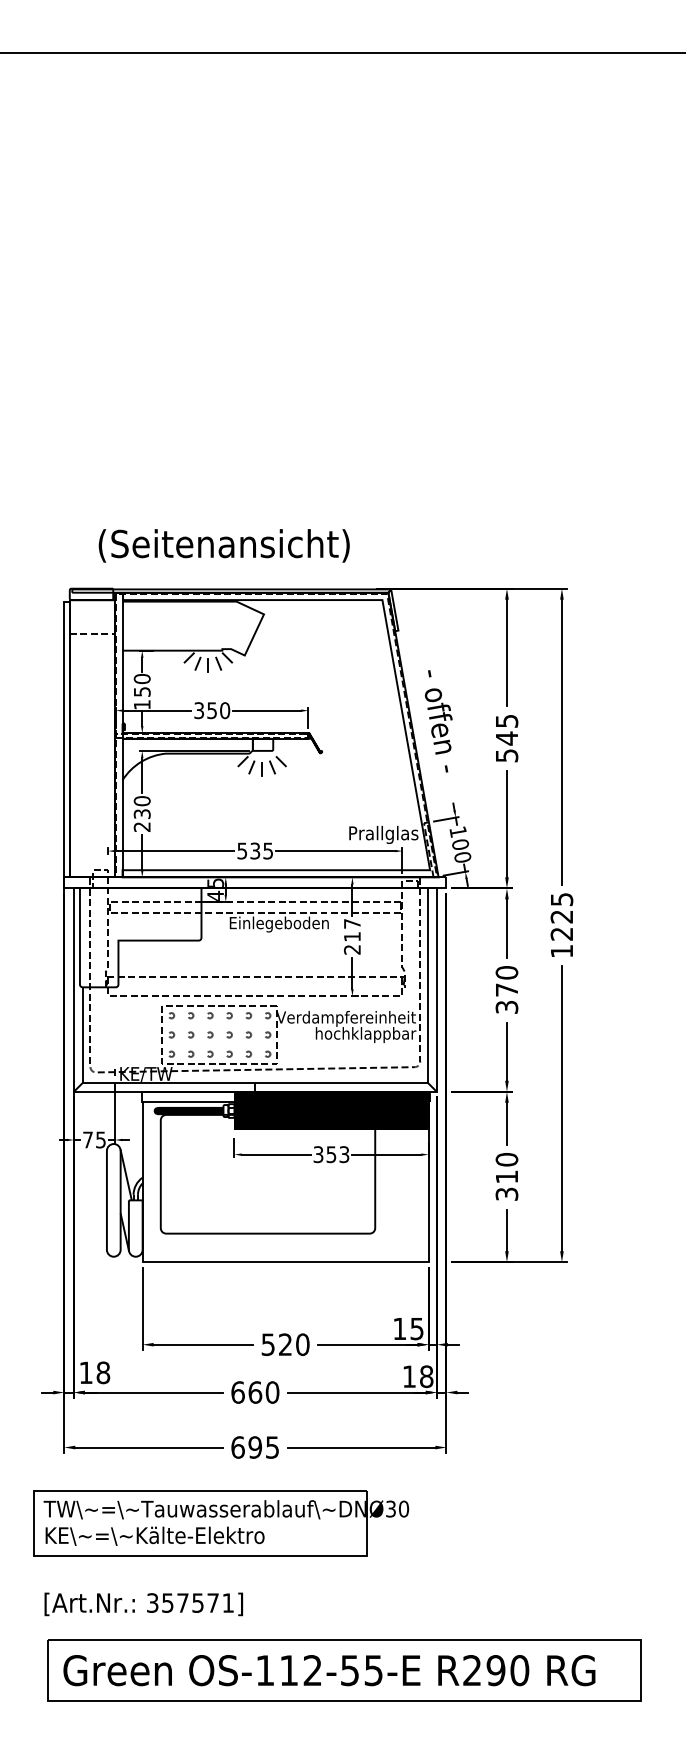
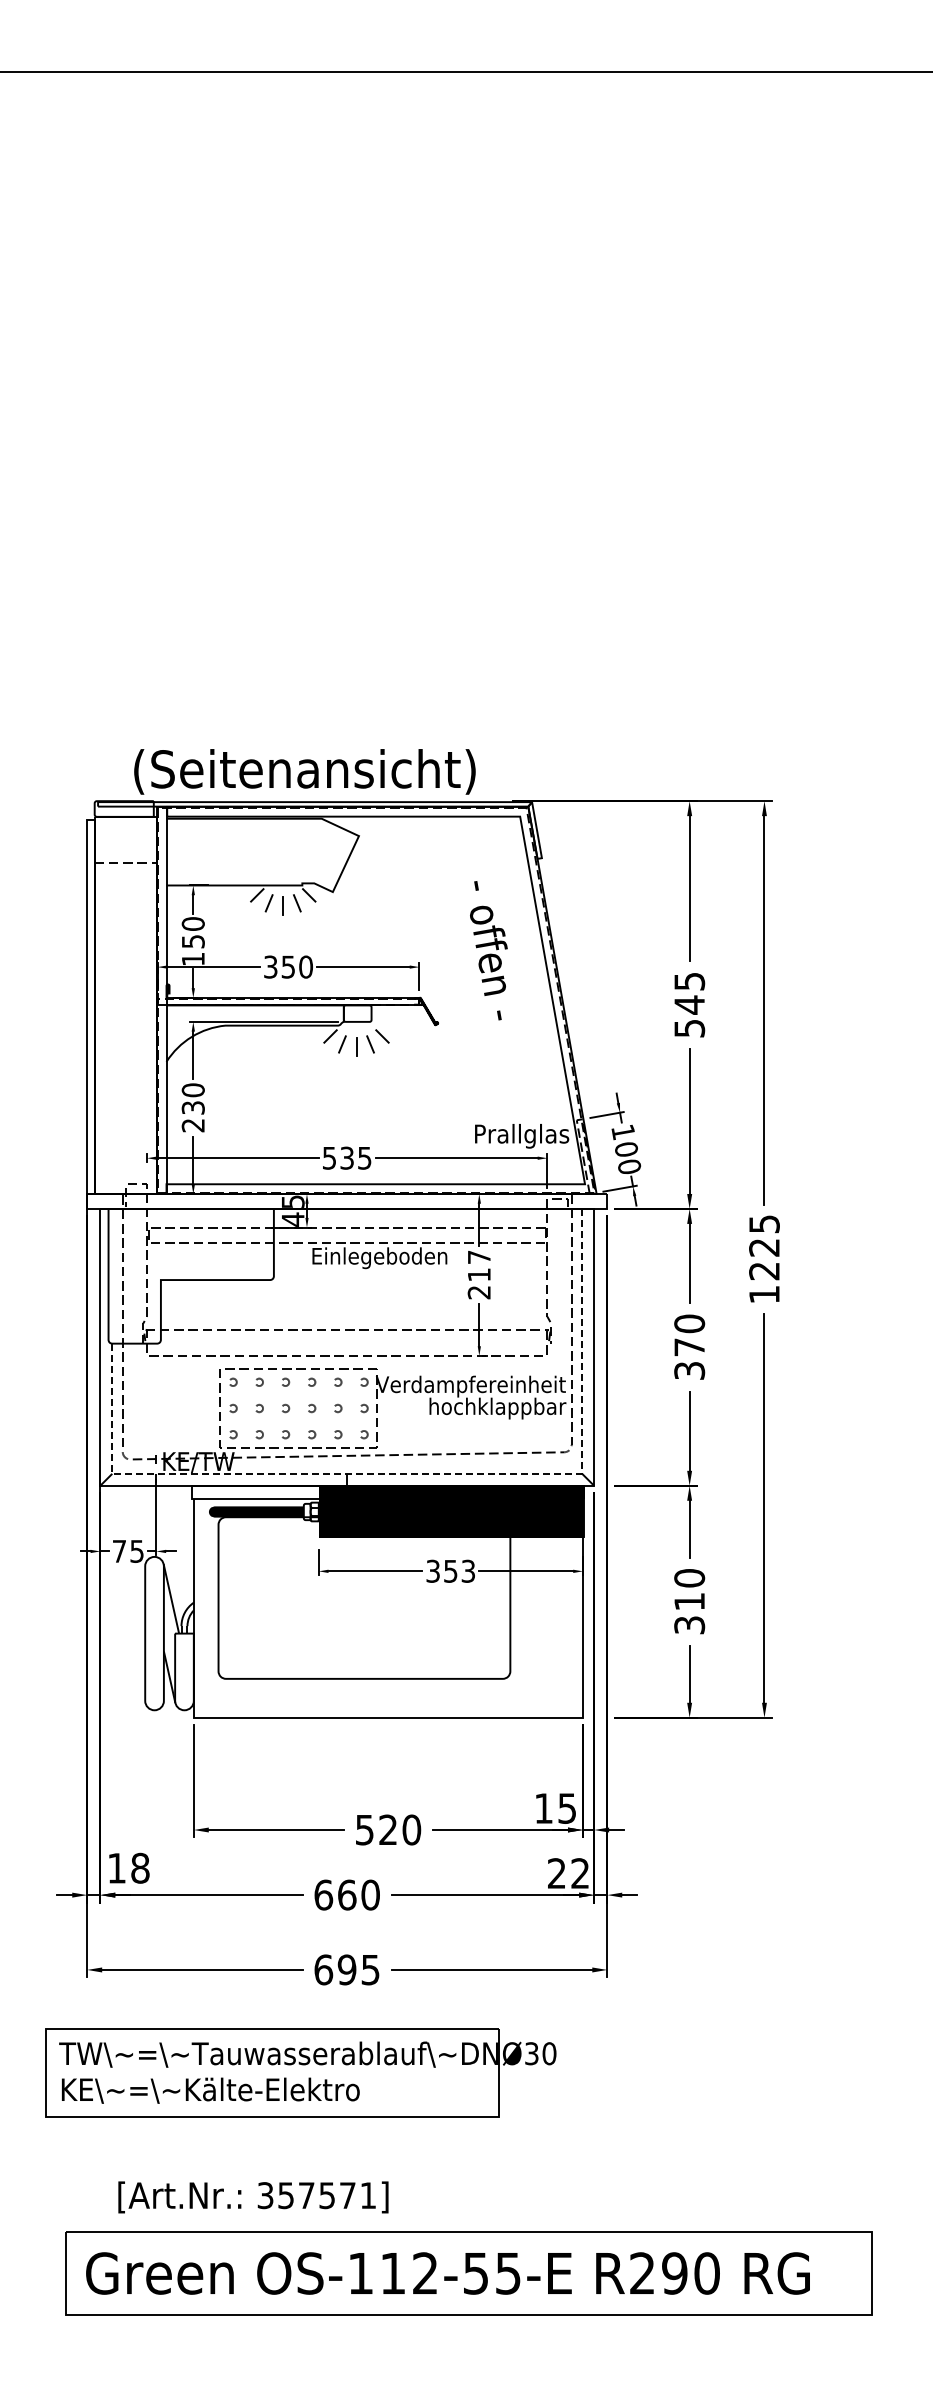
text: (223, 545) -> (304, 771), moved
text: (438, 721) -> (488, 950), moved
line: (304, 1082) -> (414, 1473), solid -> dashed
text: (417, 1376) -> (568, 1873), 18 -> 22
text: (143, 1604) -> (253, 2197), moved

